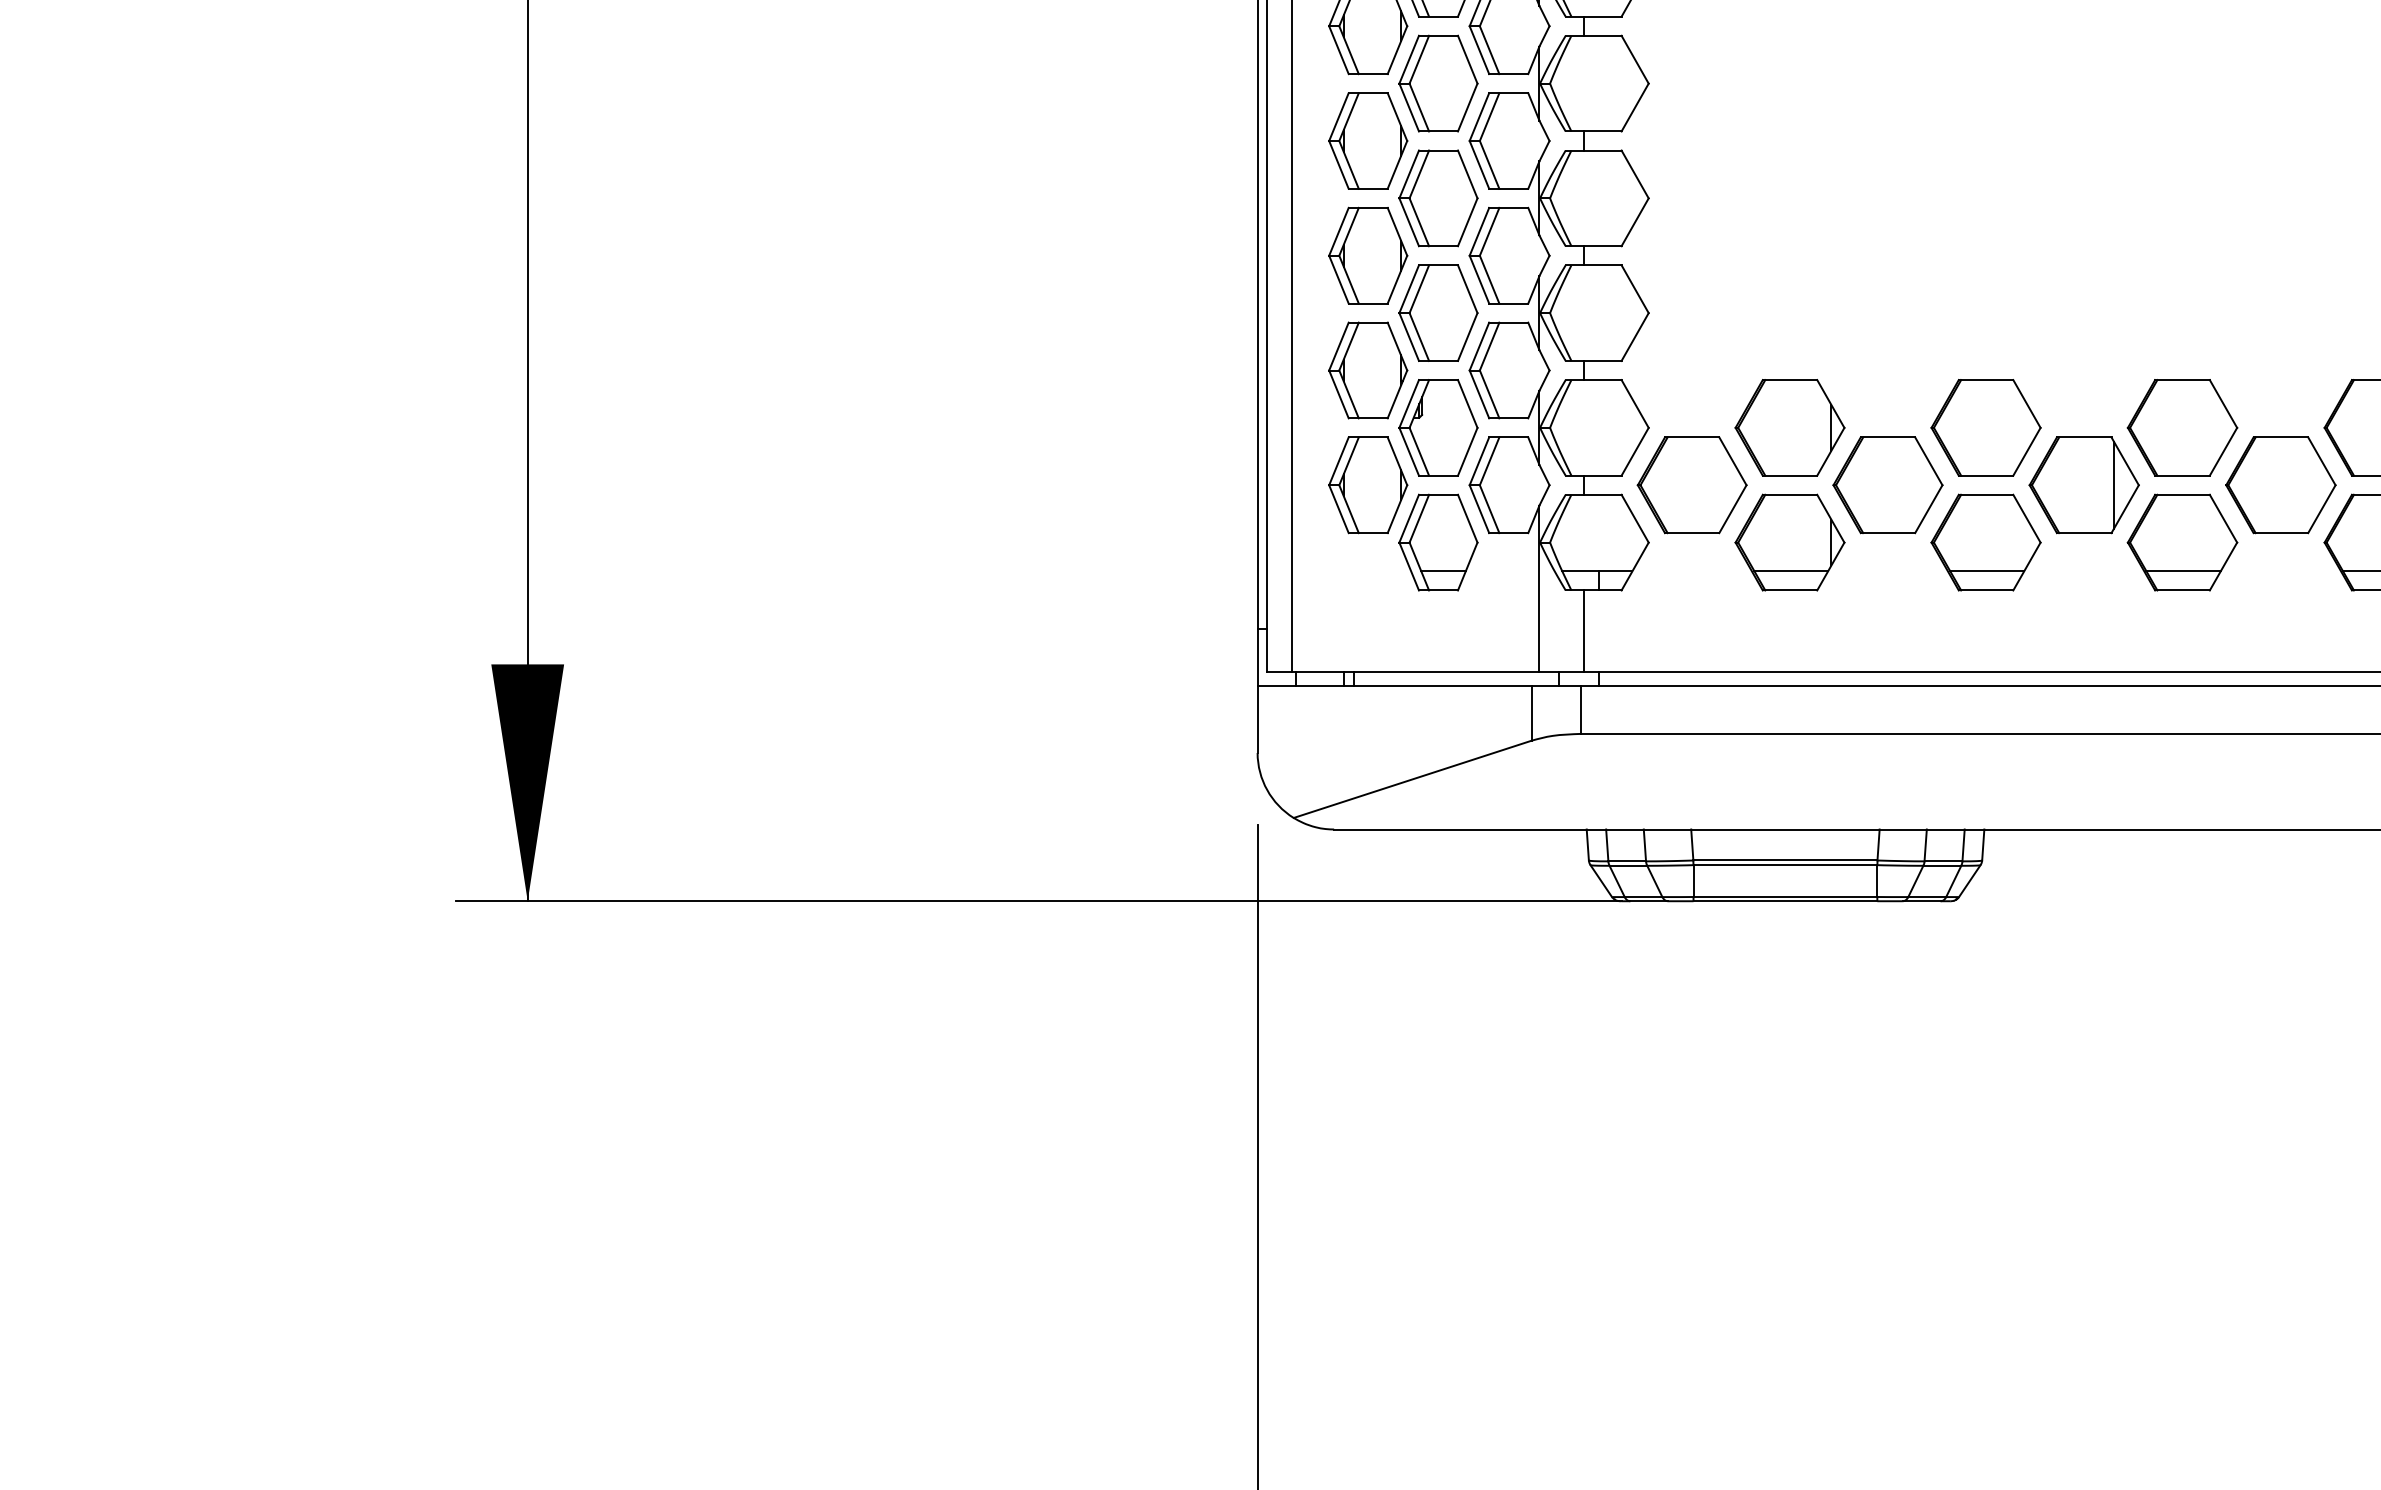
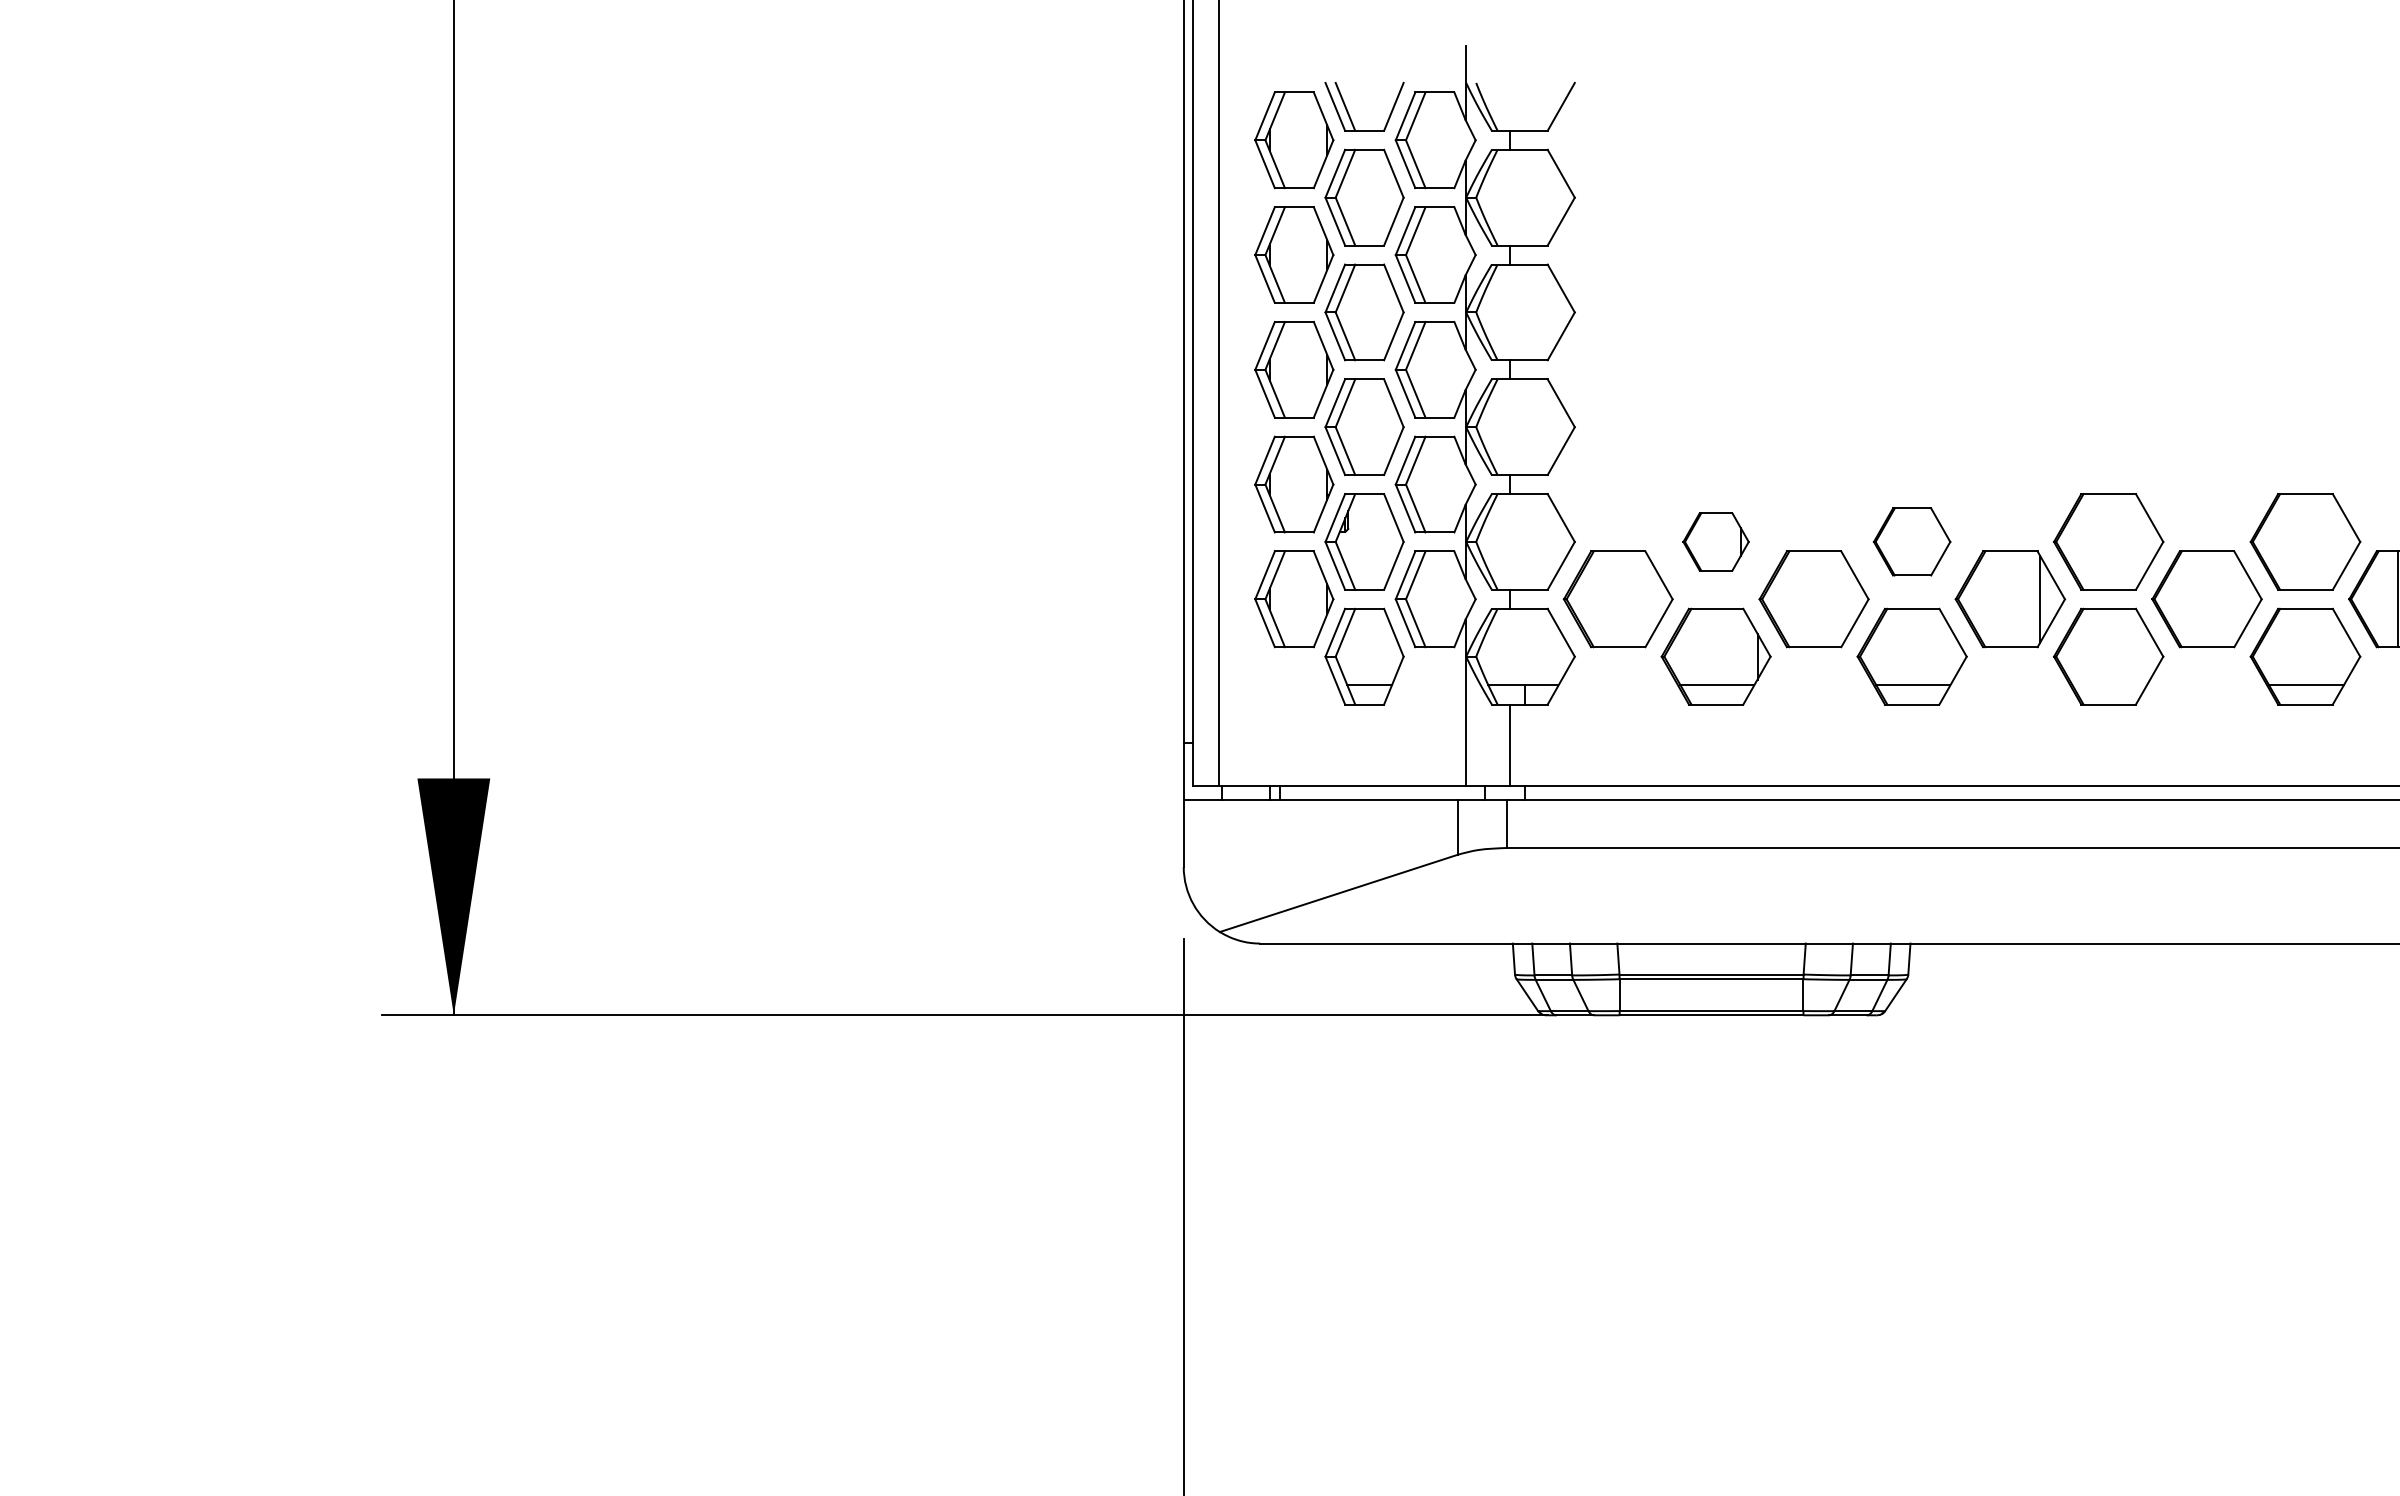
part: (1789, 427) -> (1715, 541), size x0.6
part: (1985, 427) -> (1911, 541), size x0.7
line: (2183, 571) -> (2109, 685), removed

